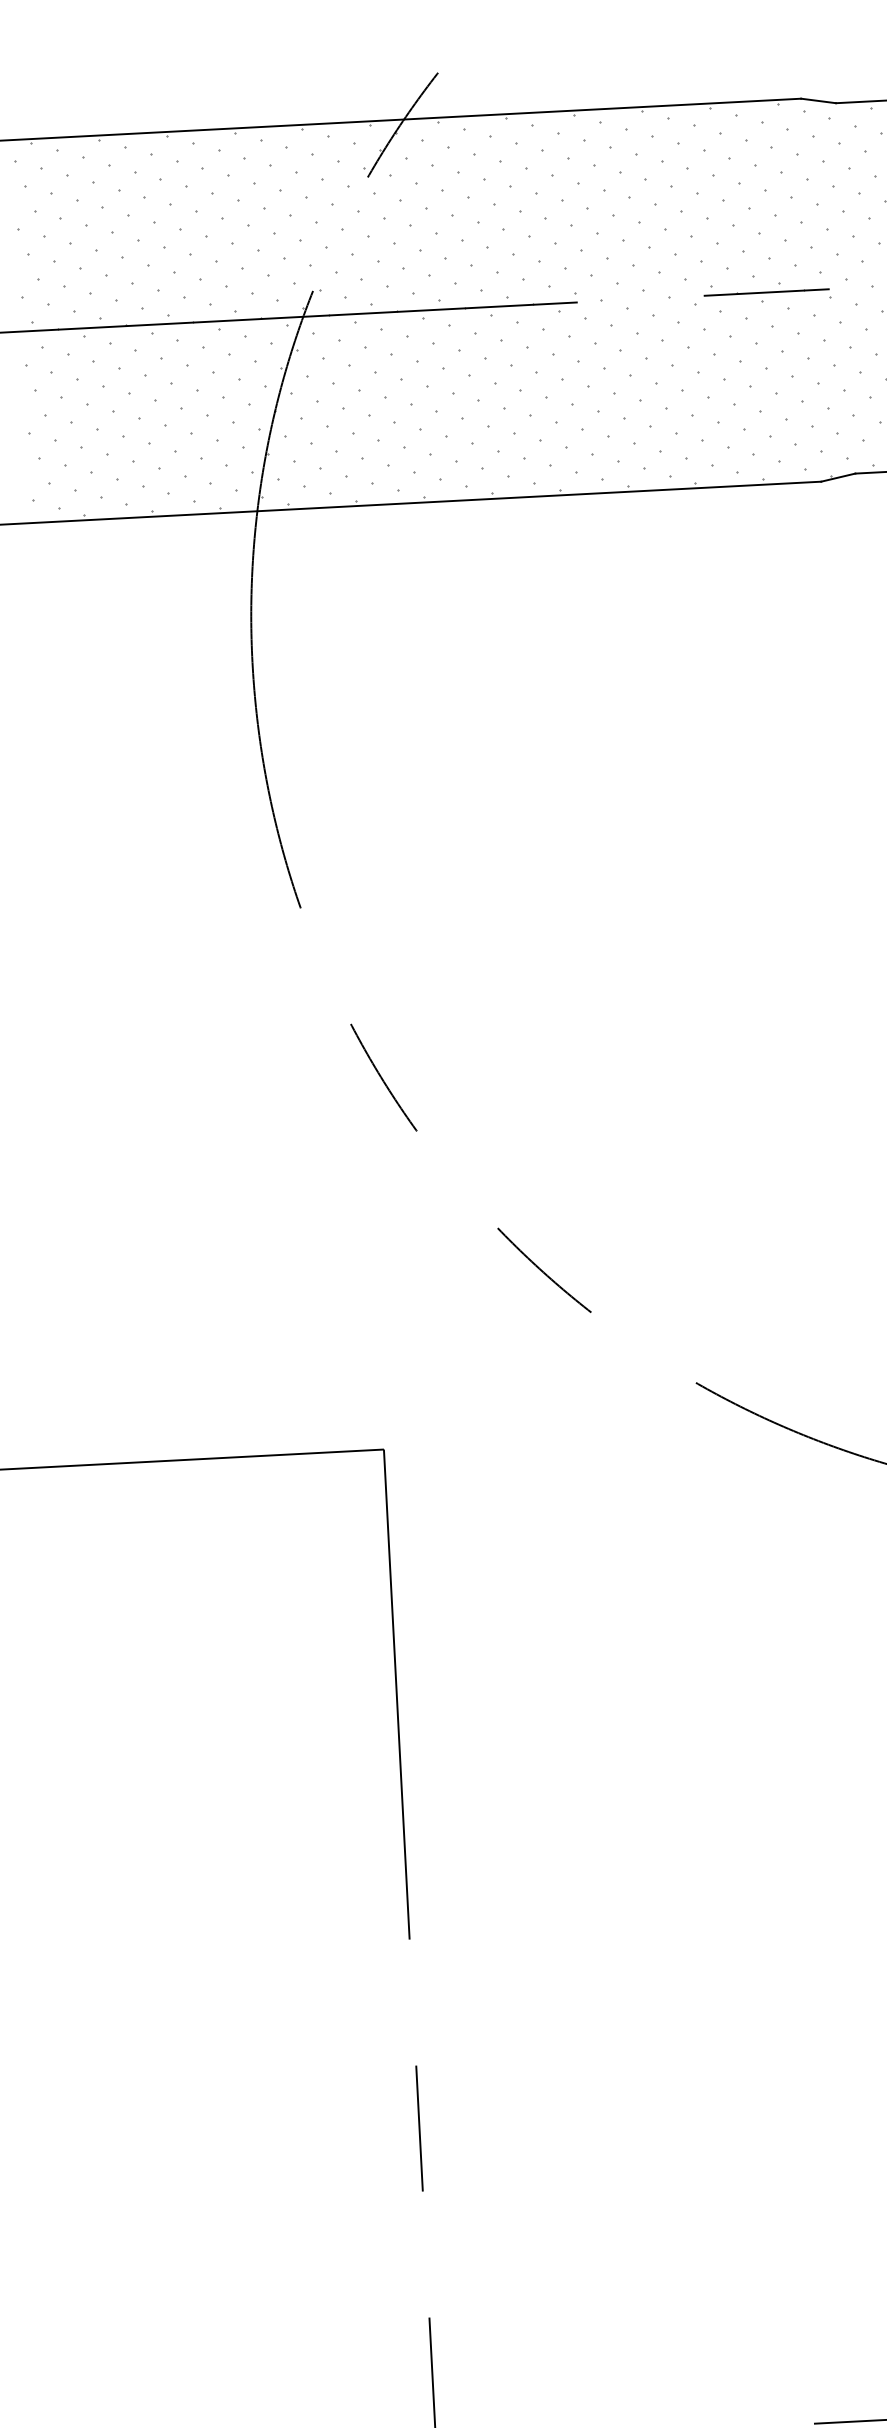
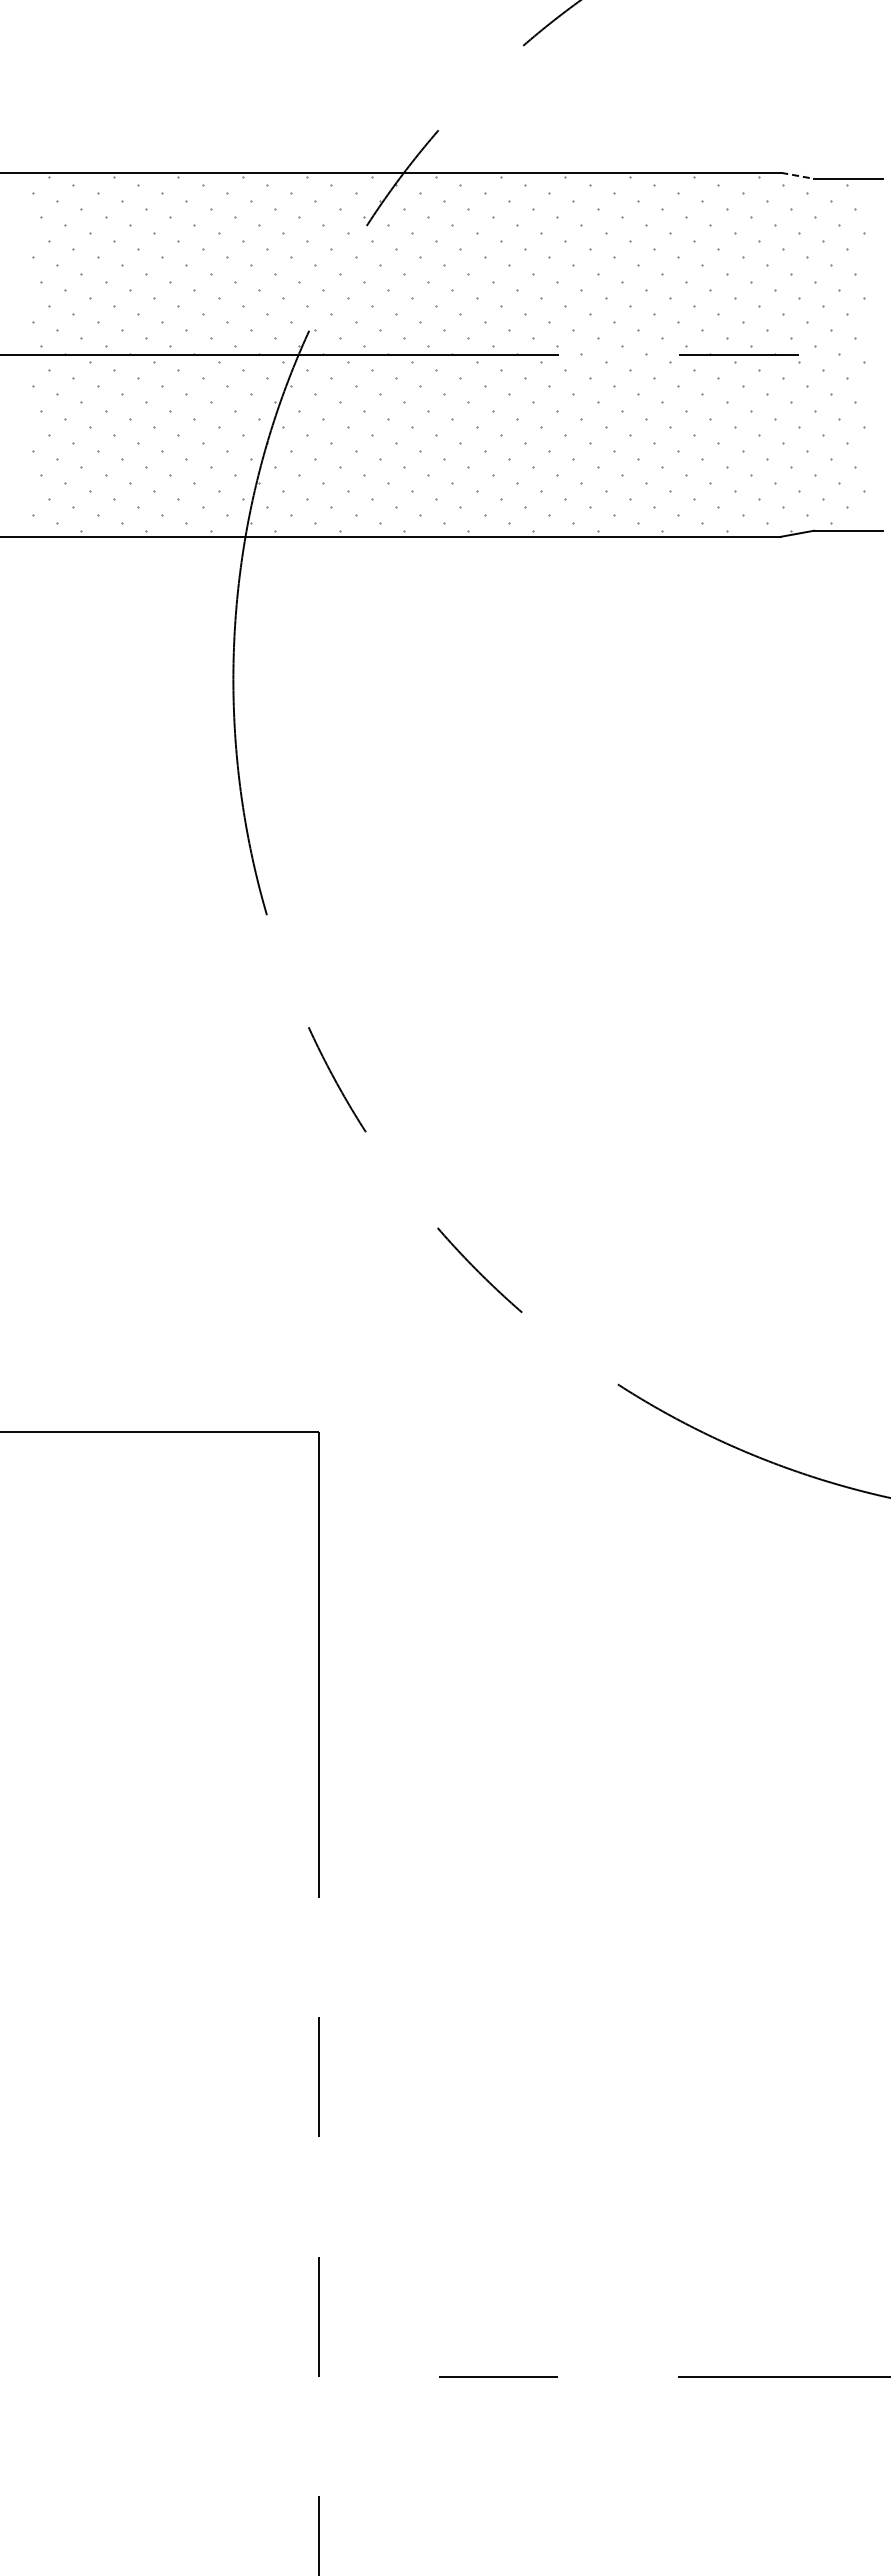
line: (818, 100) -> (797, 175), solid -> dashed

